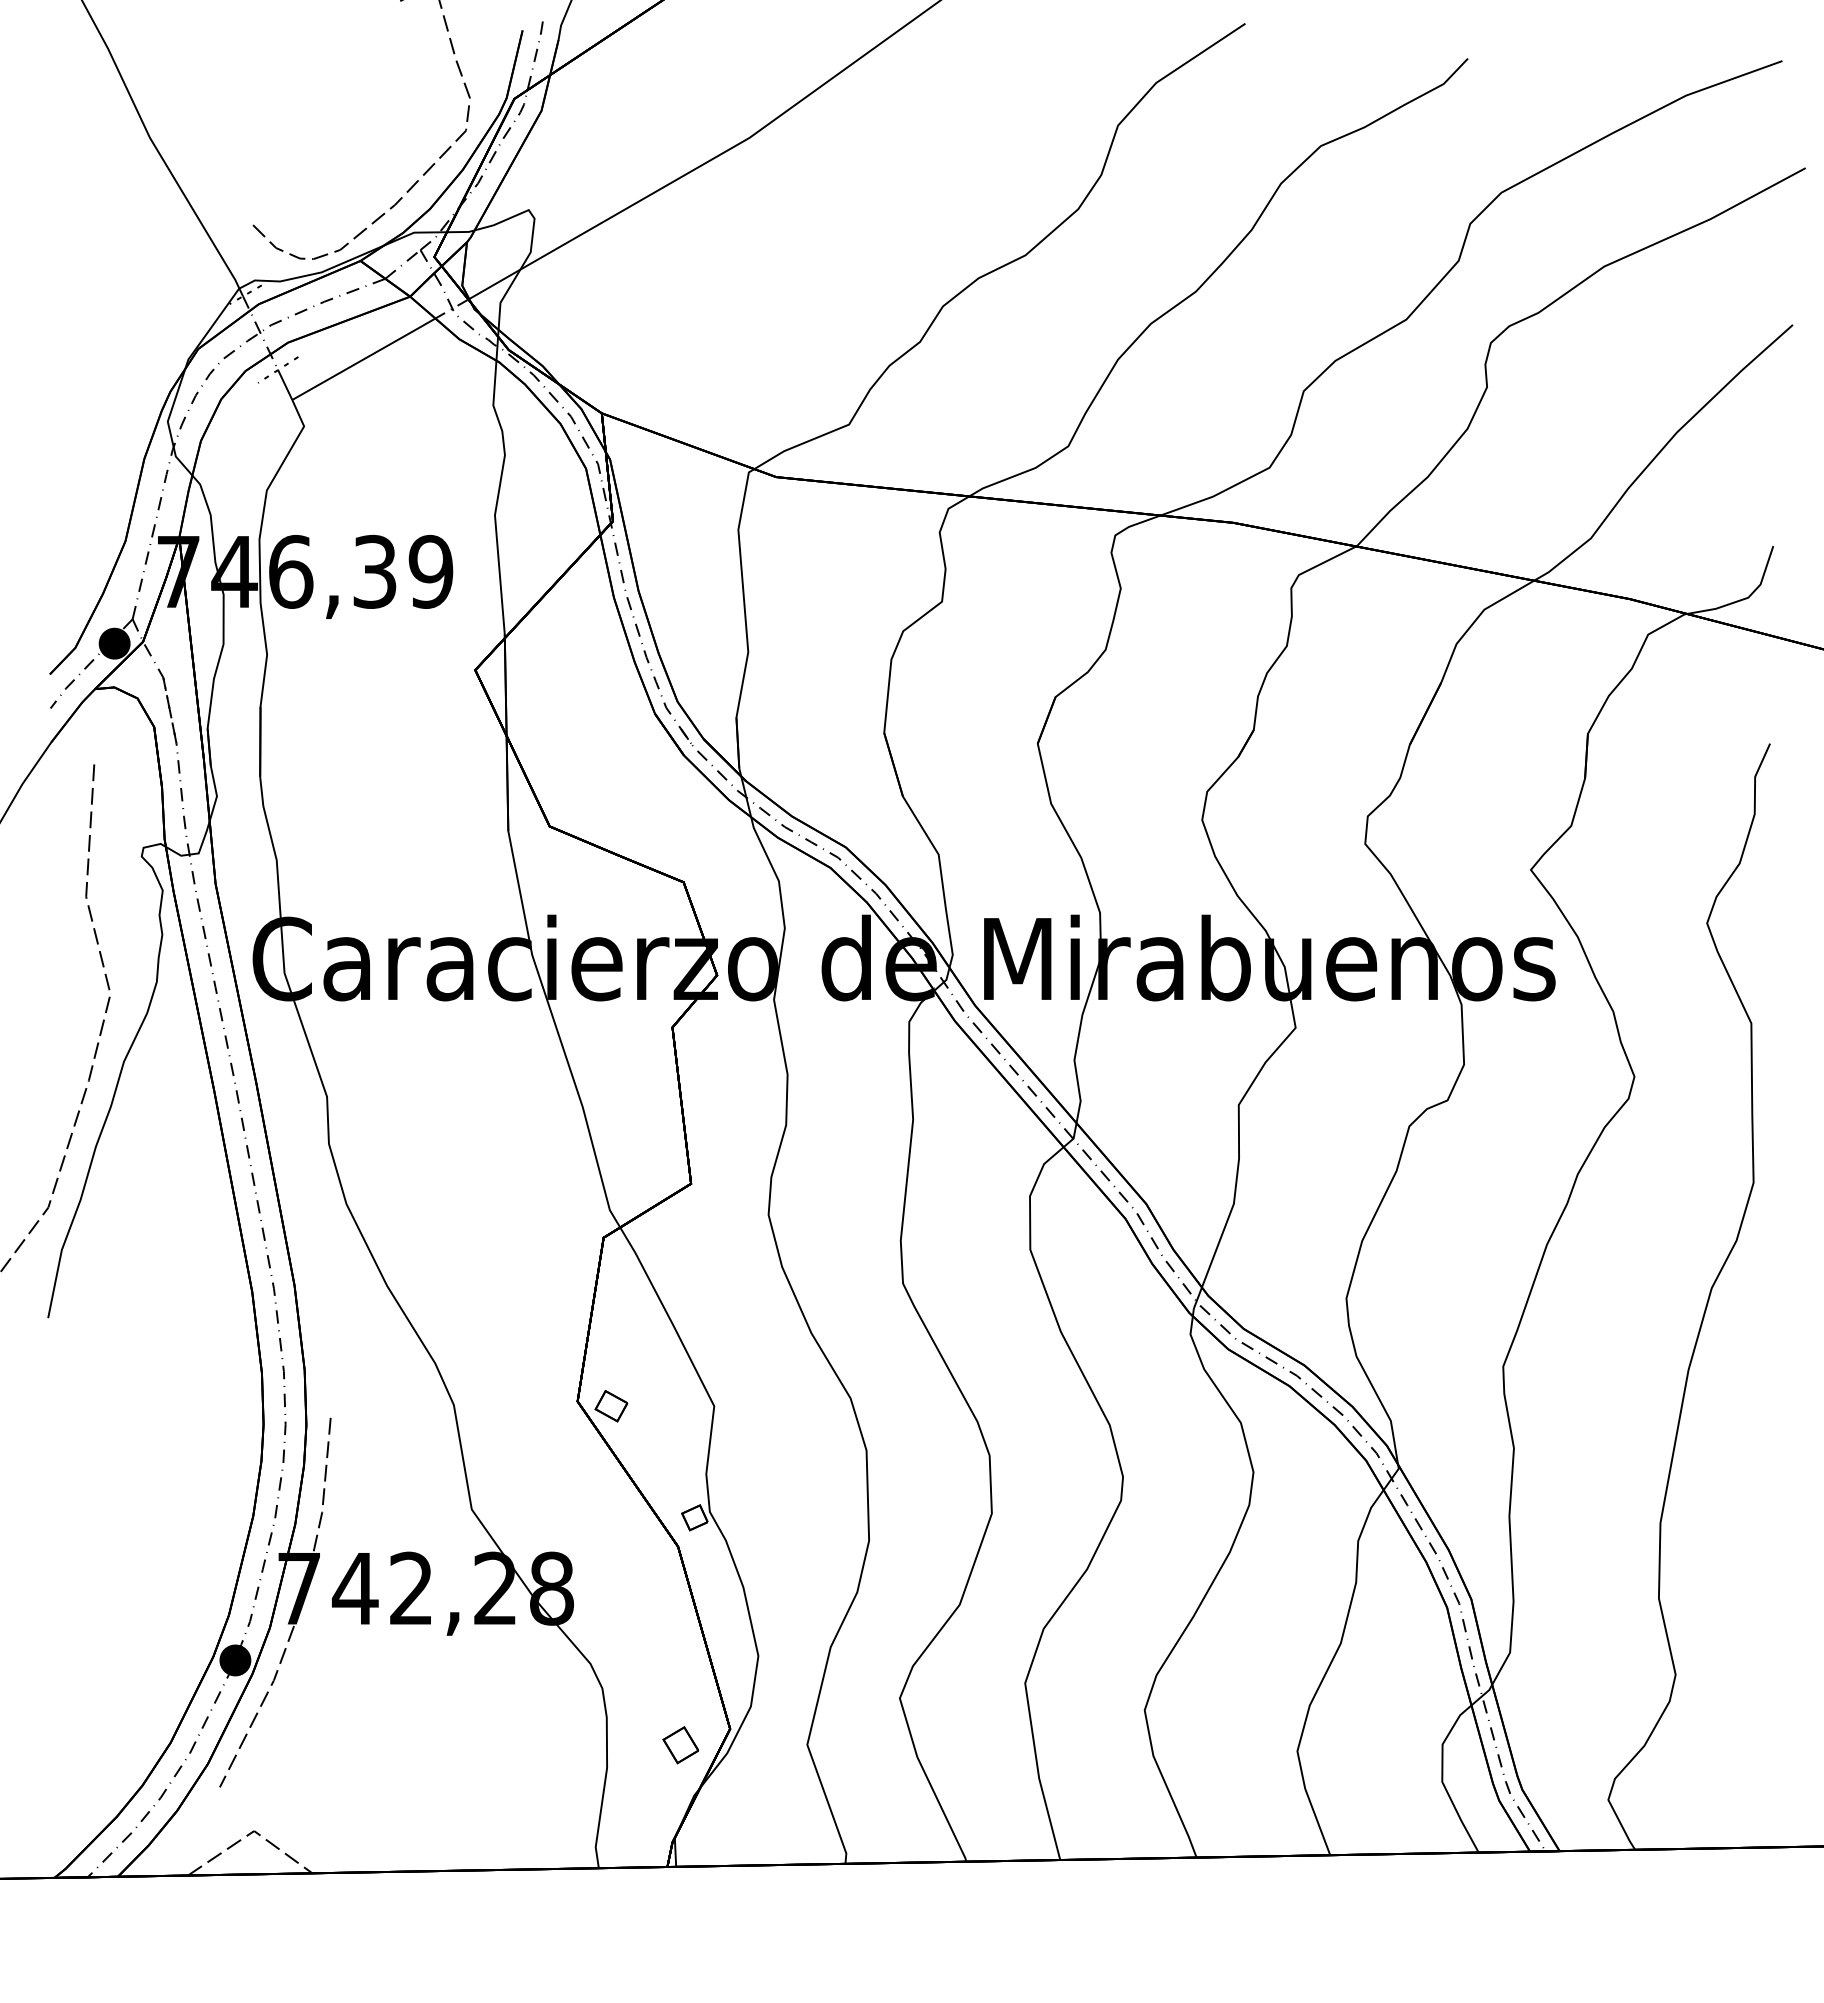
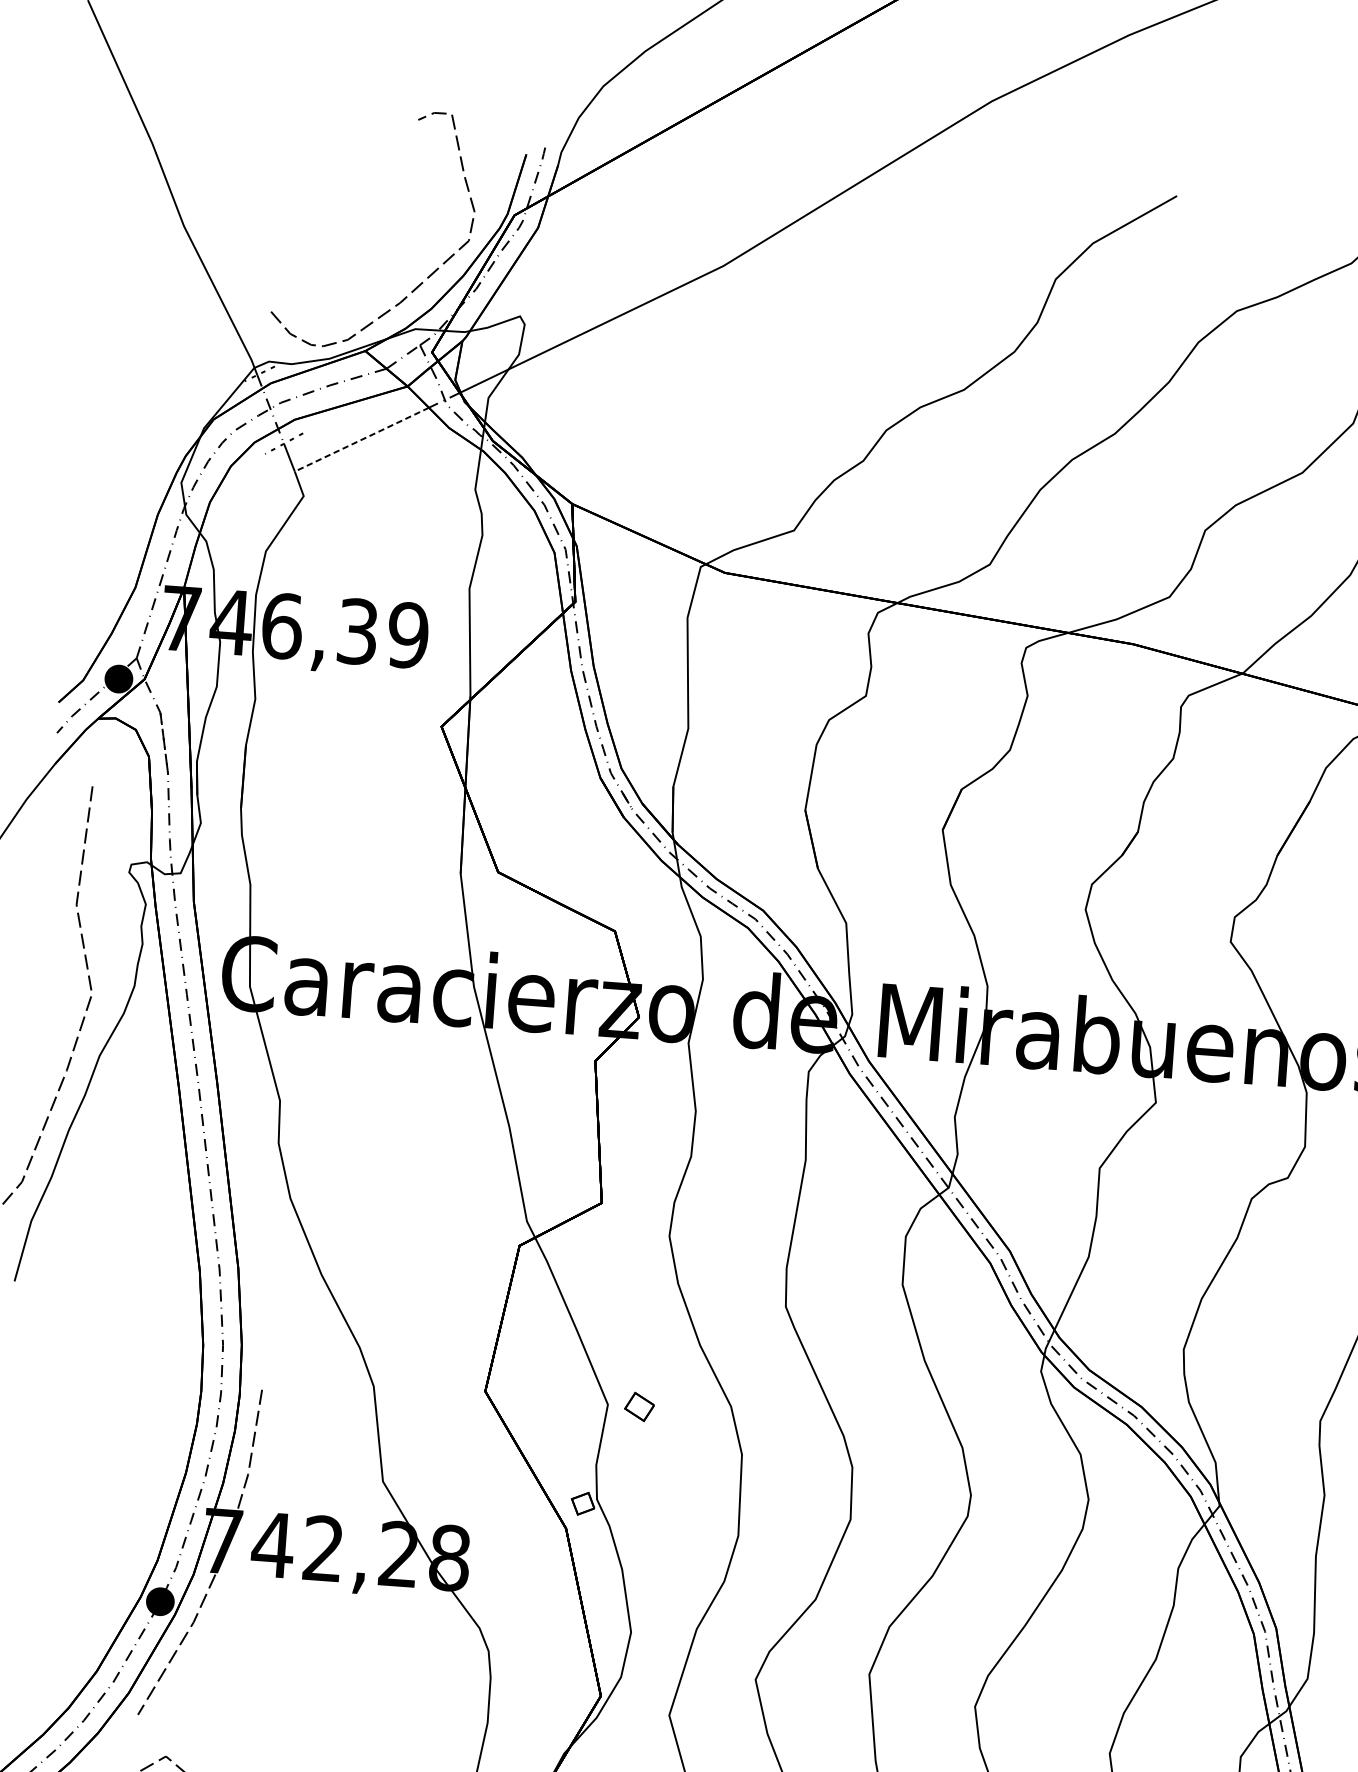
line: (364, 359) -> (362, 439), solid -> dashed
part: (611, 1406) -> (639, 1407), moved
part: (680, 1745) -> (555, 1707), removed

